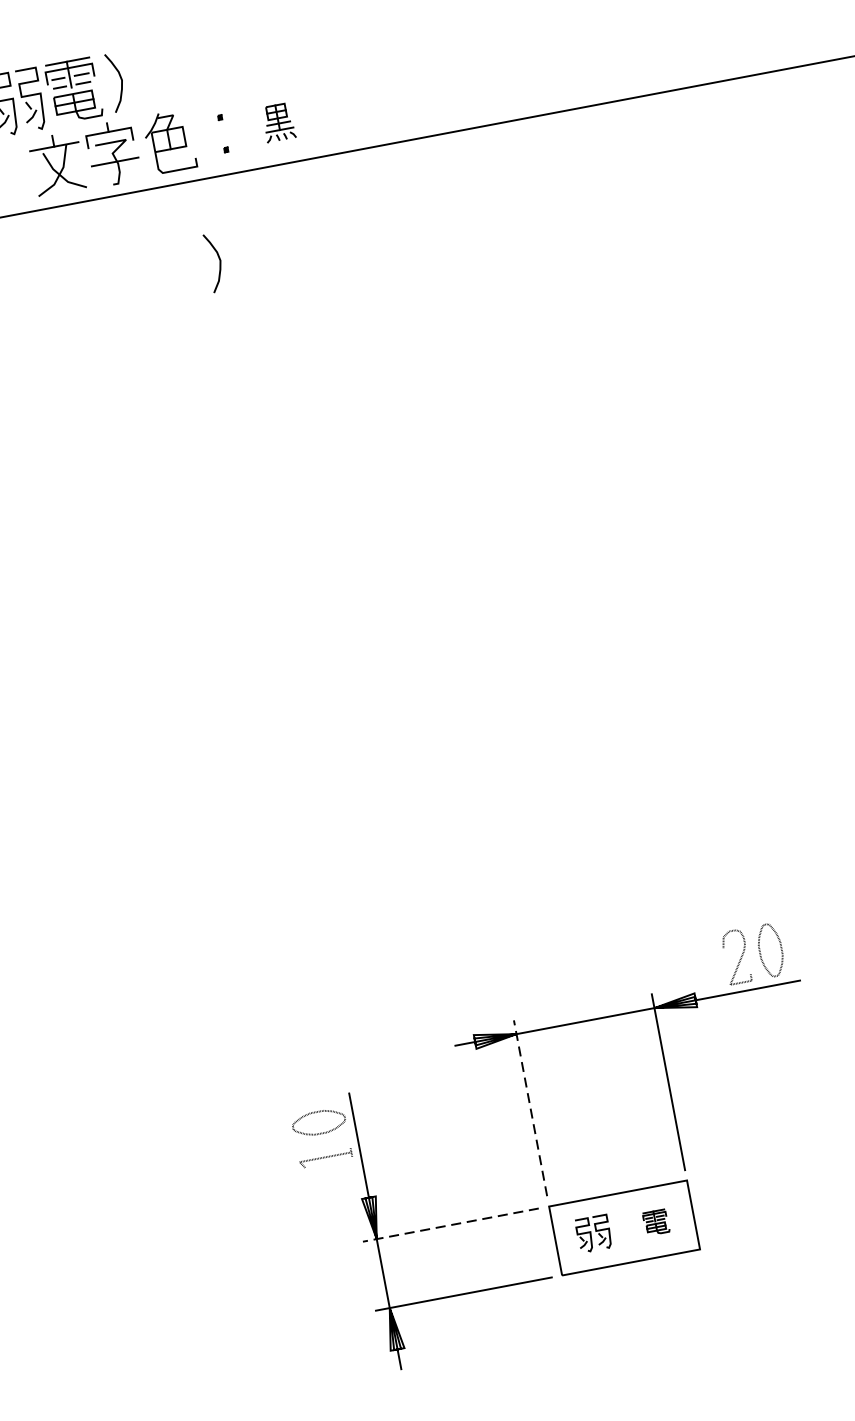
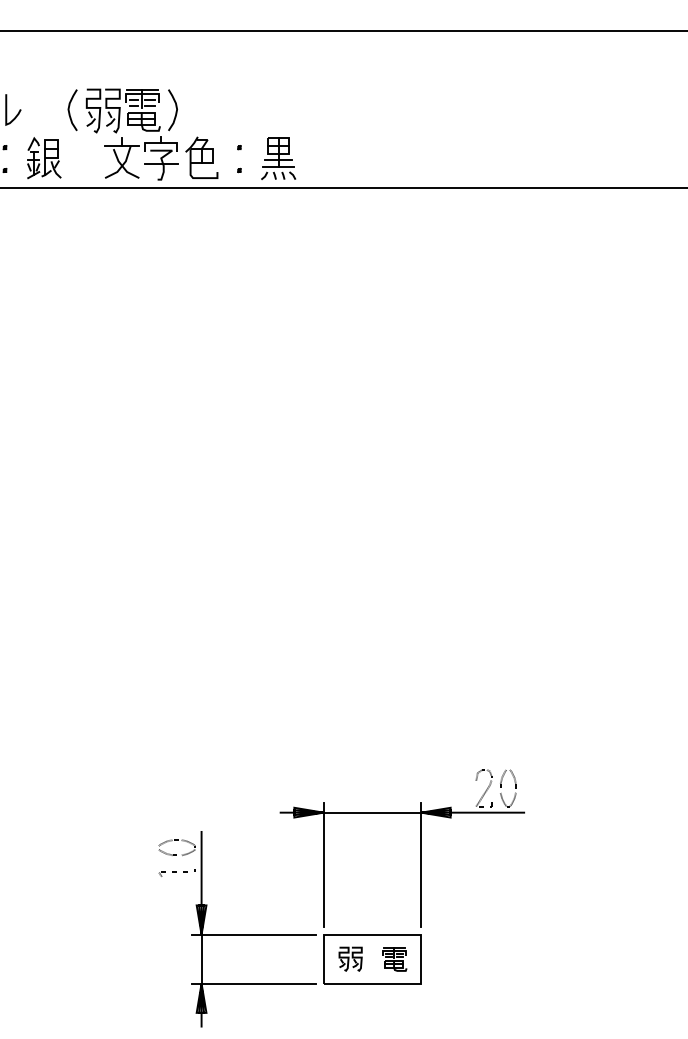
part: (278, 122) -> (278, 158), size x1.67
curve: (218, 263) -> (219, 247), removed
line: (530, 1107) -> (323, 864), dashed -> solid
part: (655, 1222) -> (394, 959), size x1.43
line: (449, 1224) -> (253, 934), dashed -> solid

